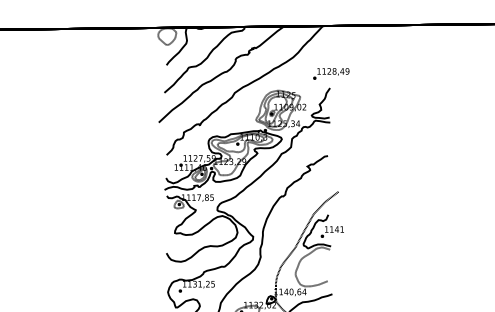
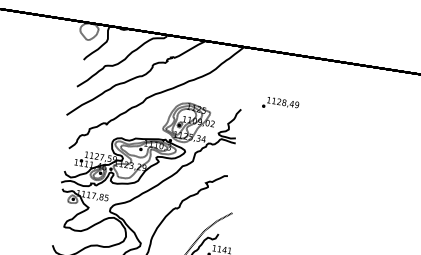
text: (331, 73) -> (280, 104), moved

